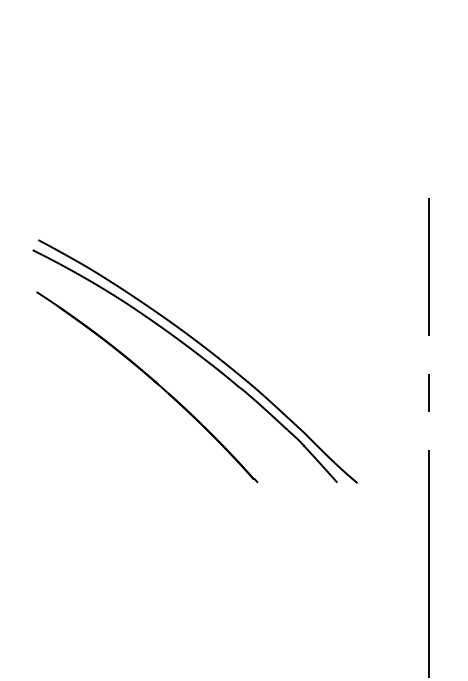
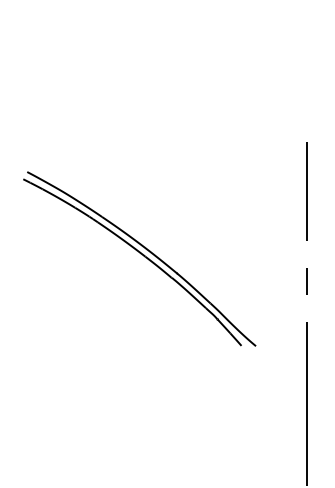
part: (151, 380) -> (108, 272), removed

